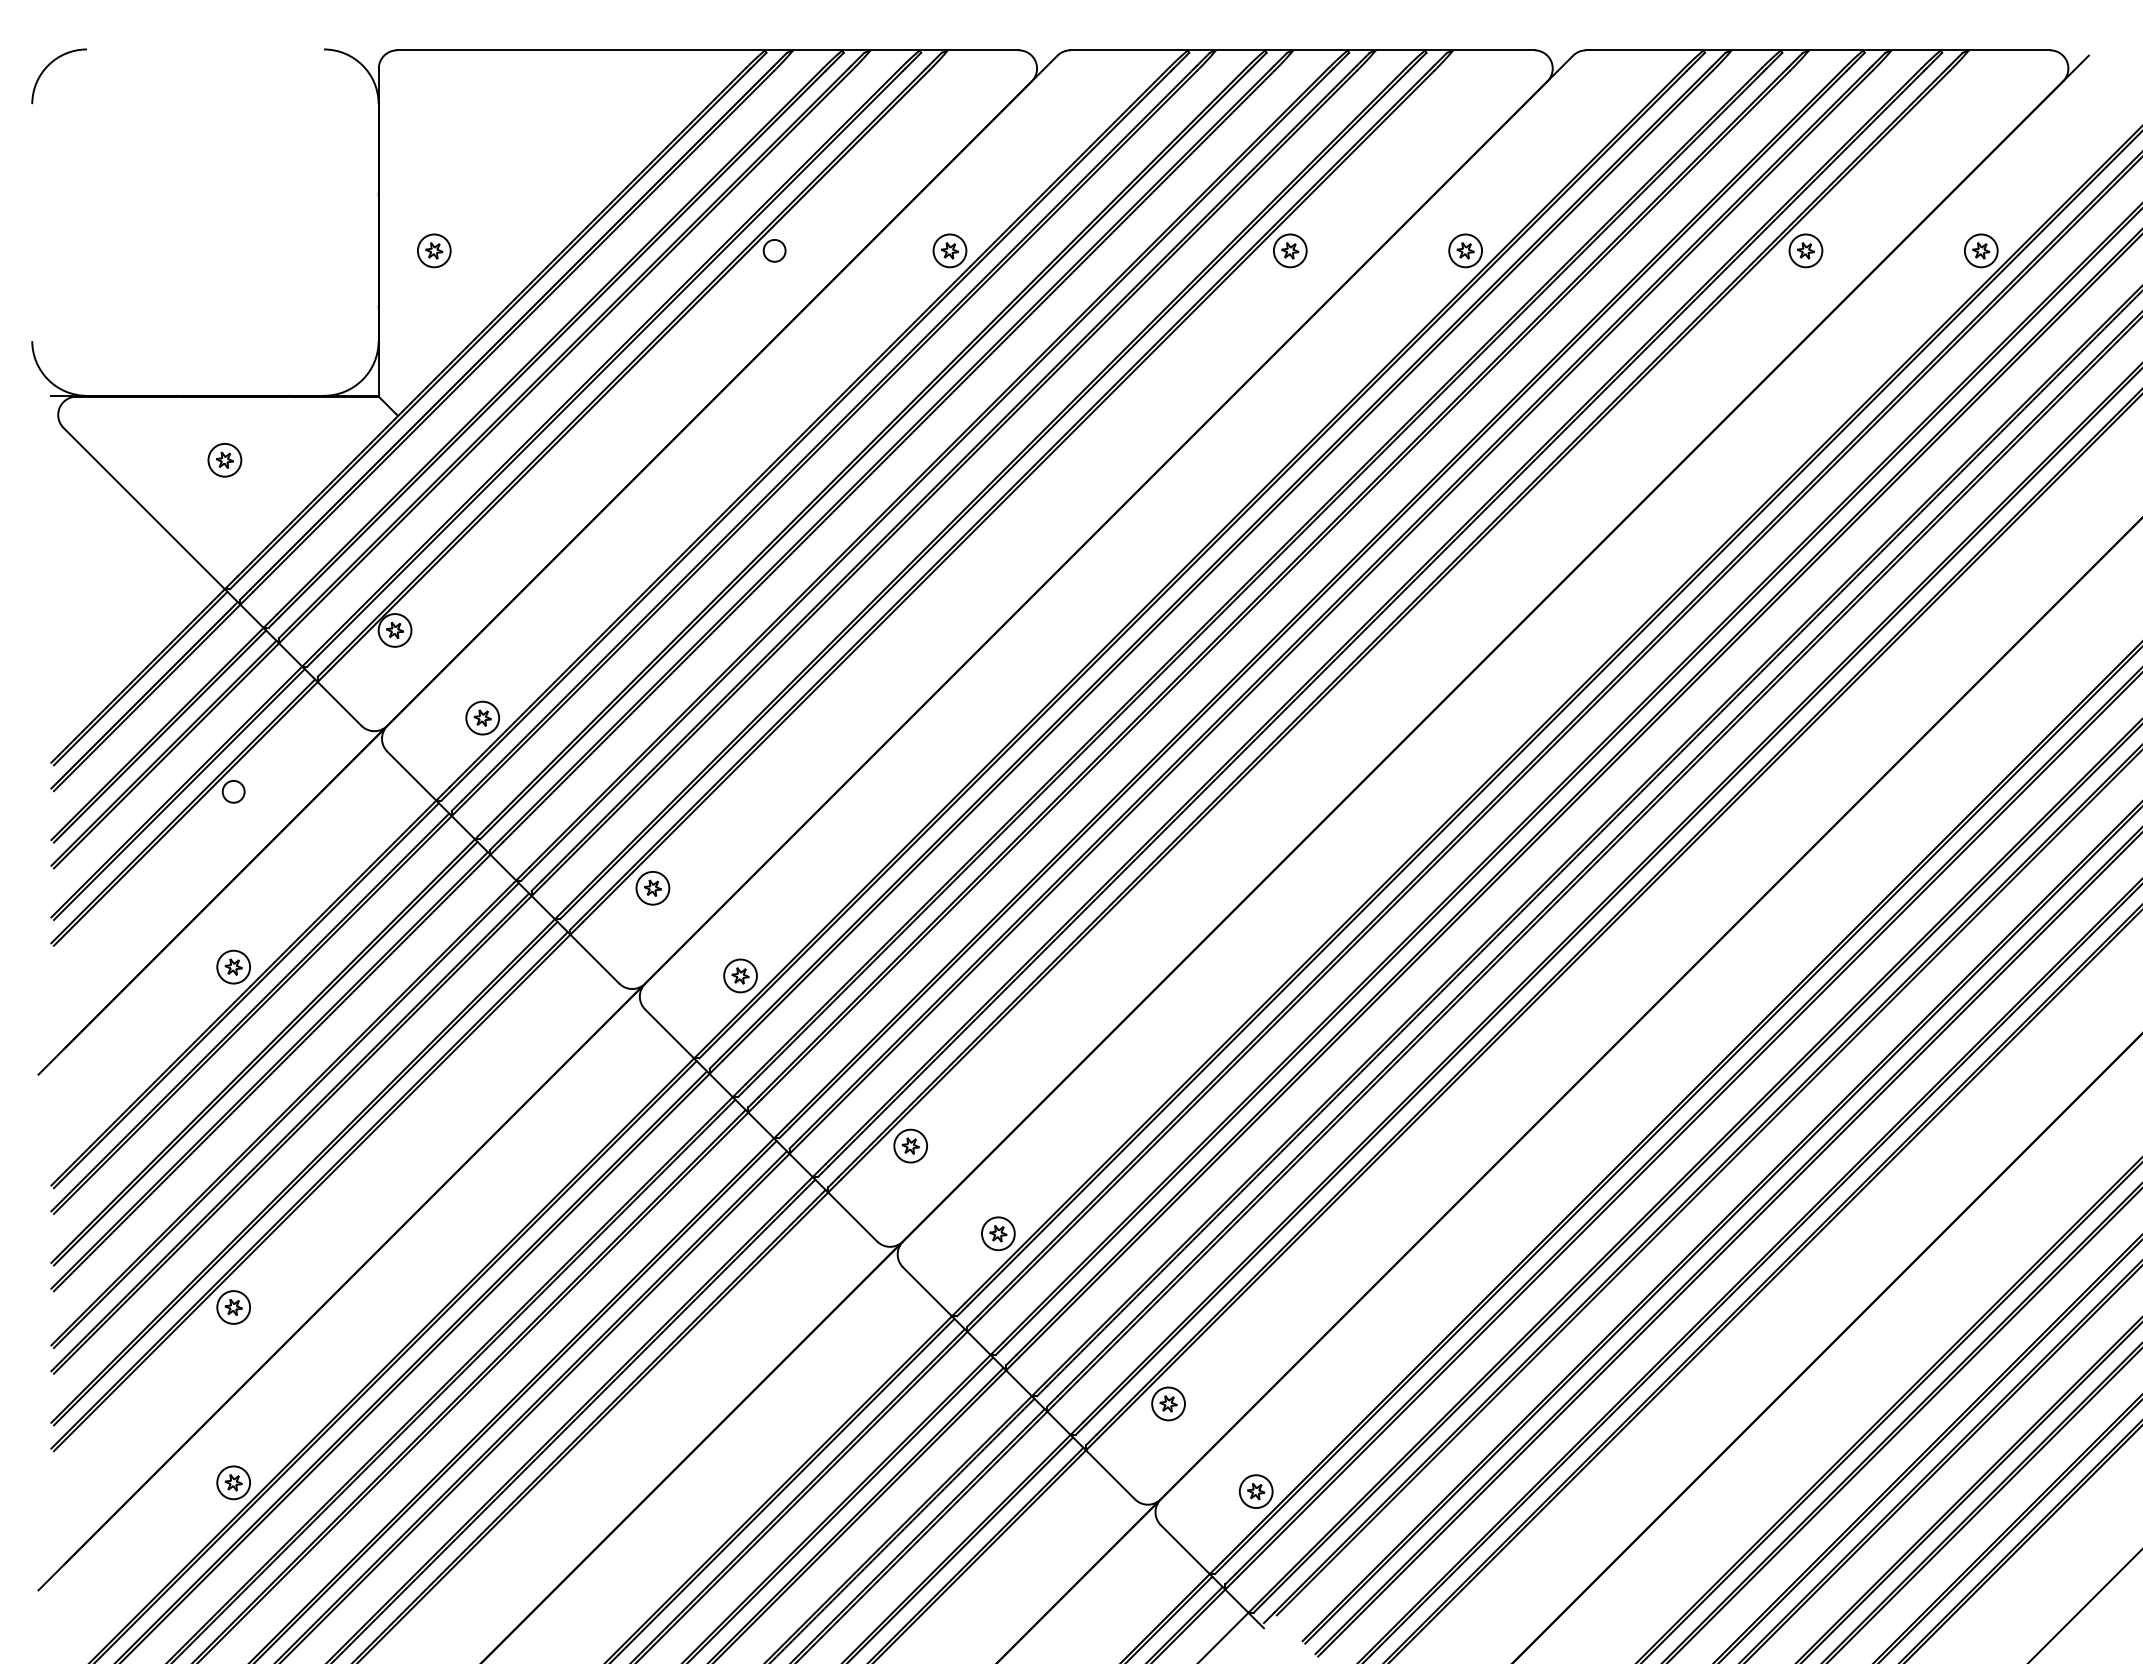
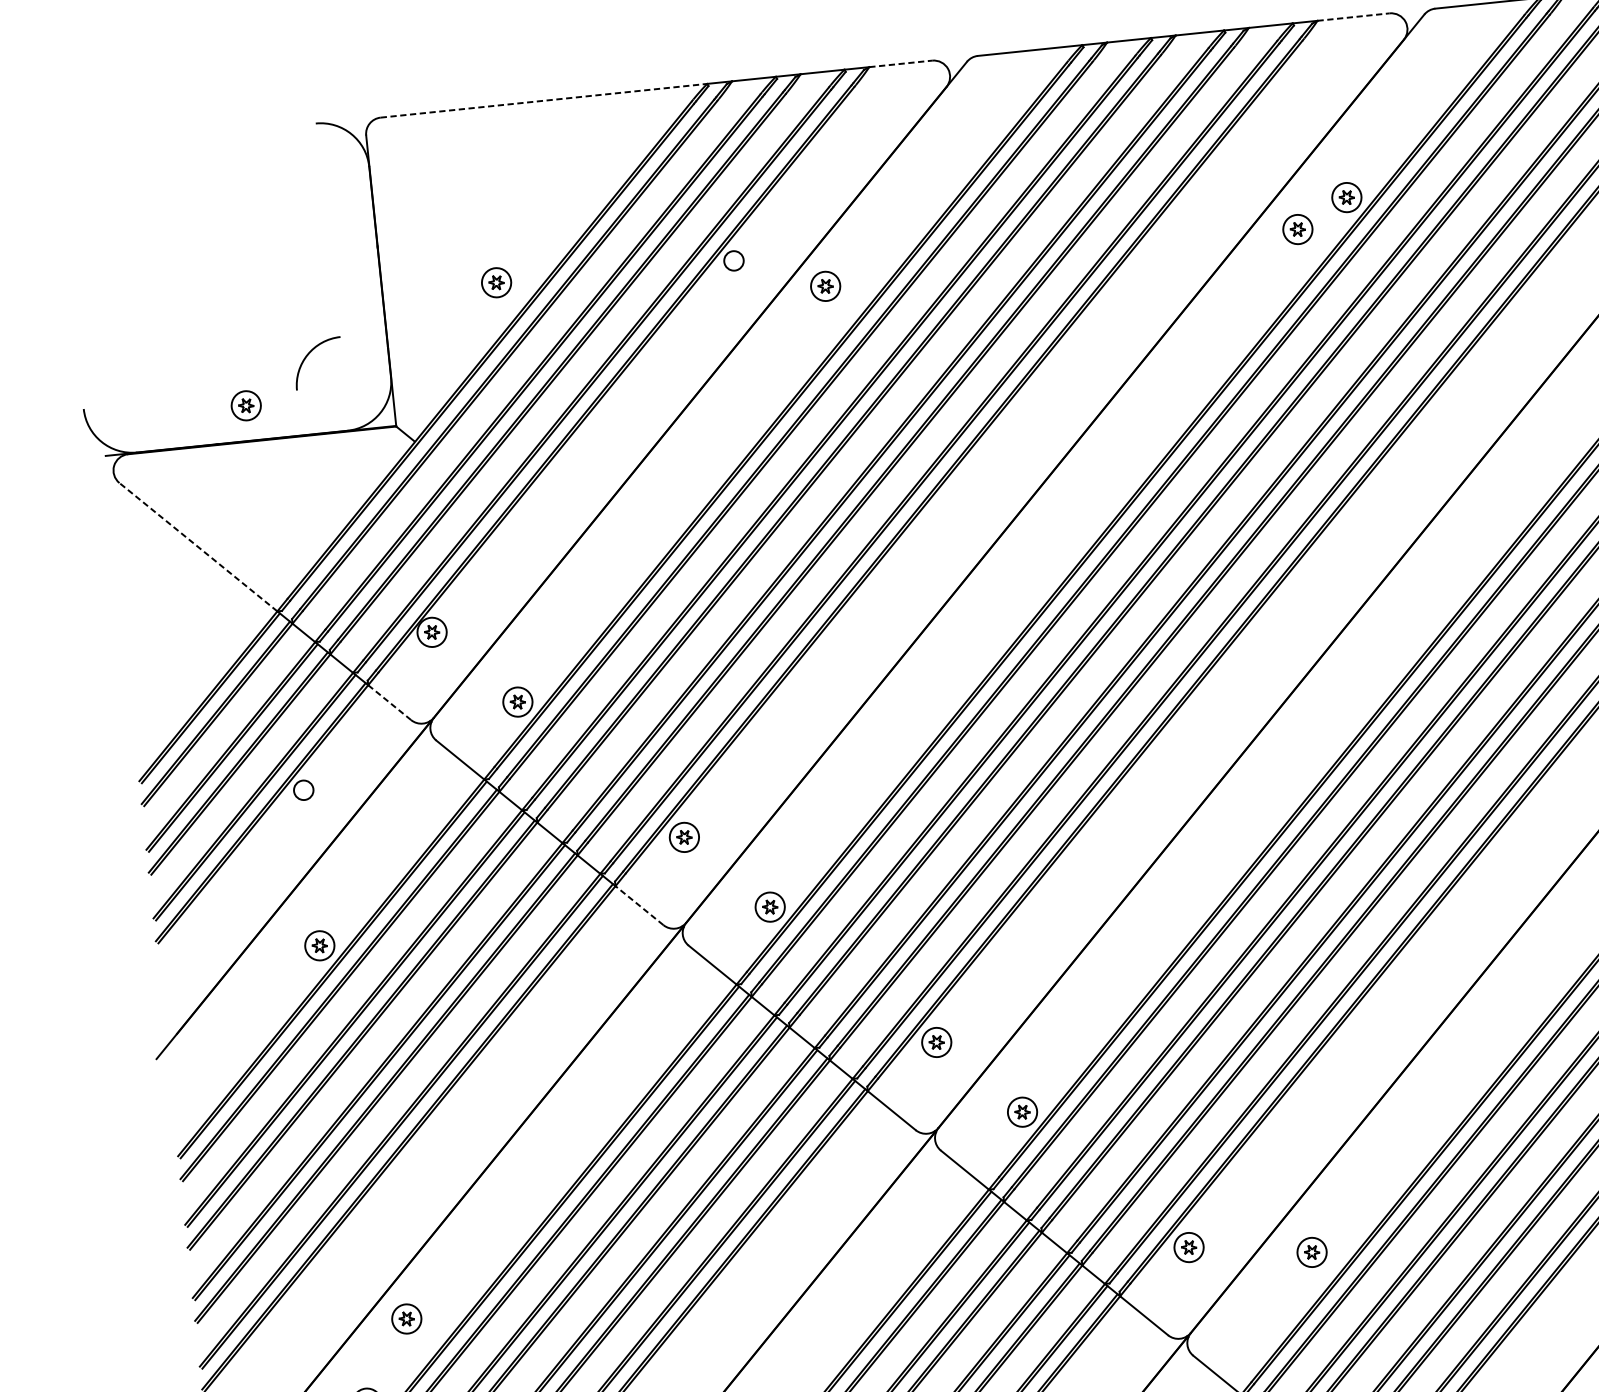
line: (581, 50) -> (544, 100), solid -> dashed
line: (983, 50) -> (900, 64), solid -> dashed
line: (1493, 50) -> (1353, 17), solid -> dashed
arc: (48, 66) -> (307, 355), moved
part: (434, 250) -> (496, 282), moved
part: (949, 250) -> (825, 286), moved
part: (1290, 250) -> (1298, 229), moved
part: (224, 460) -> (245, 406), moved
line: (143, 508) -> (197, 547), solid -> dashed
line: (339, 703) -> (389, 702), solid -> dashed
line: (594, 959) -> (639, 905), solid -> dashed
part: (233, 1307) -> (406, 1319), moved
part: (1255, 1491) -> (1311, 1252), moved

